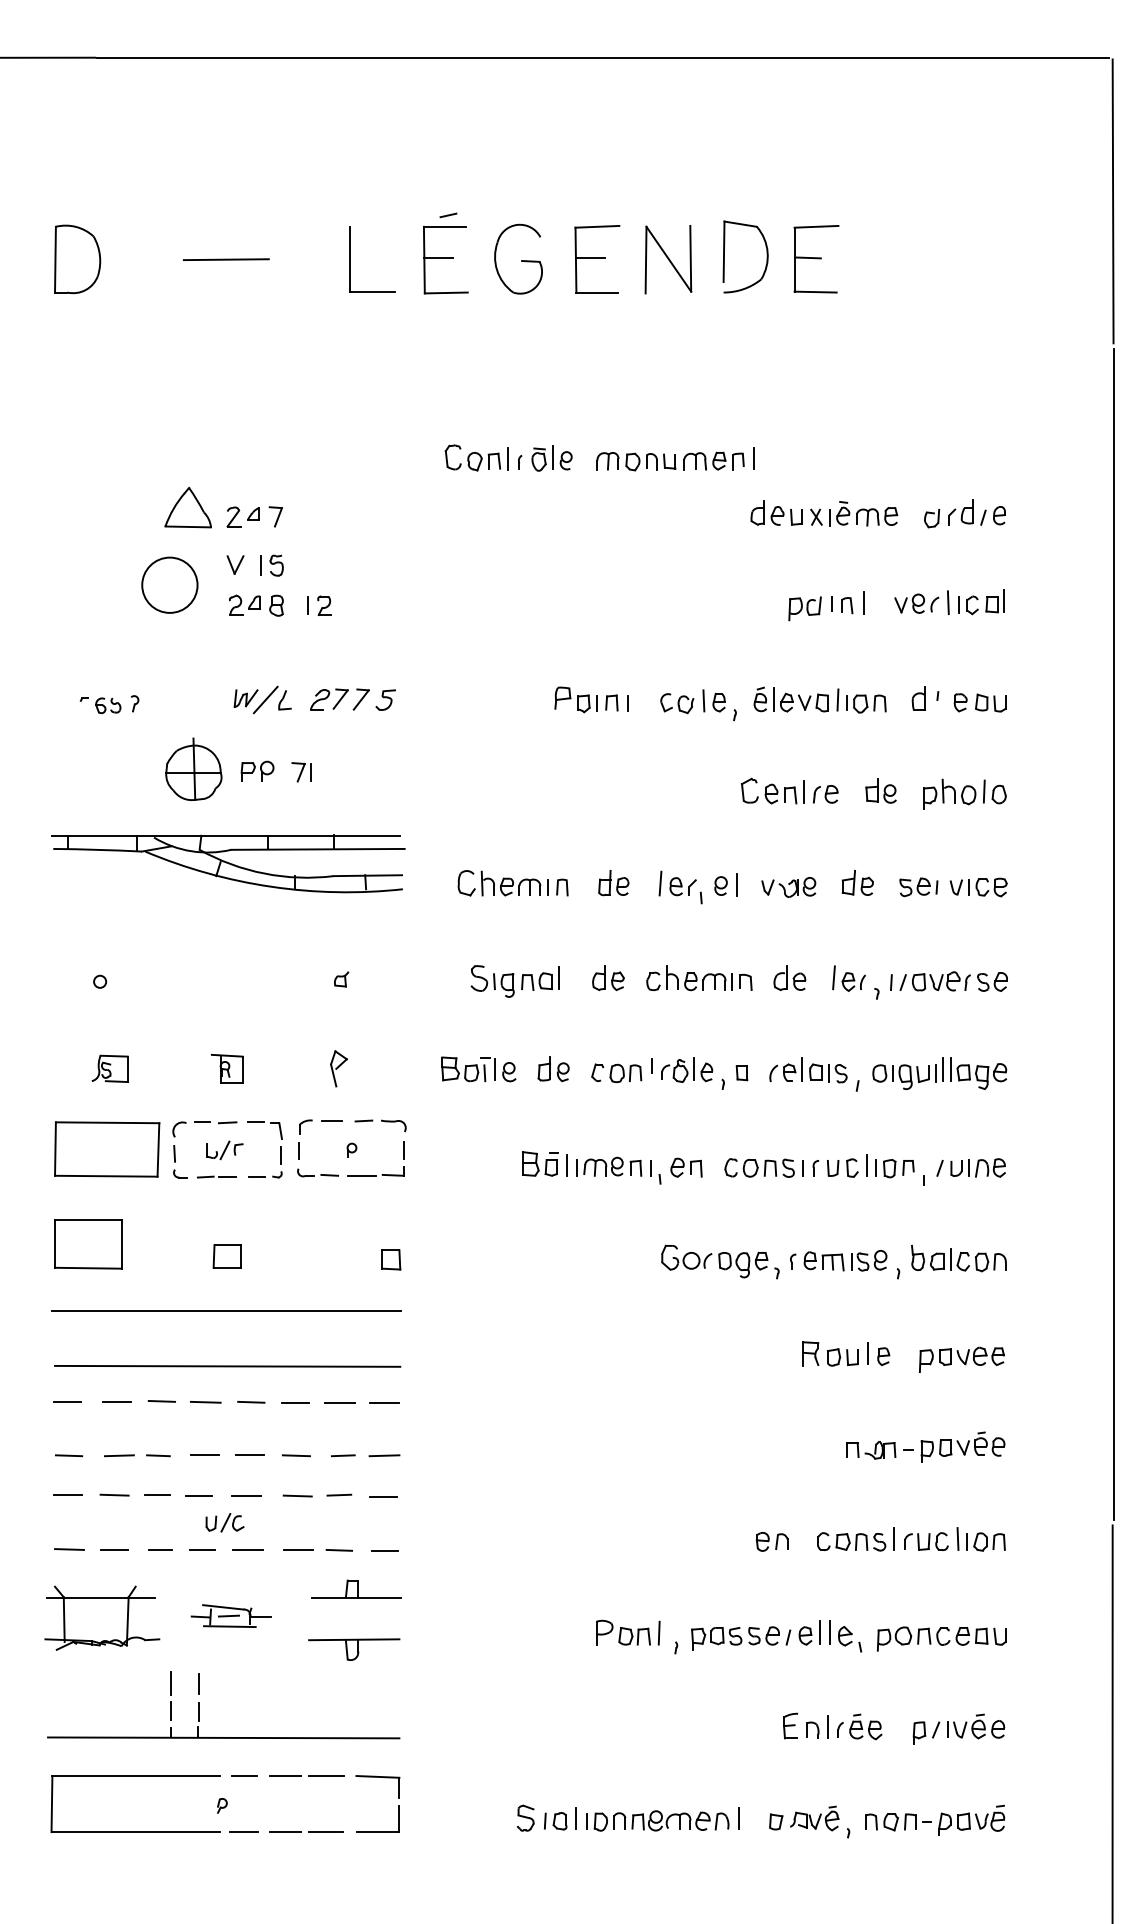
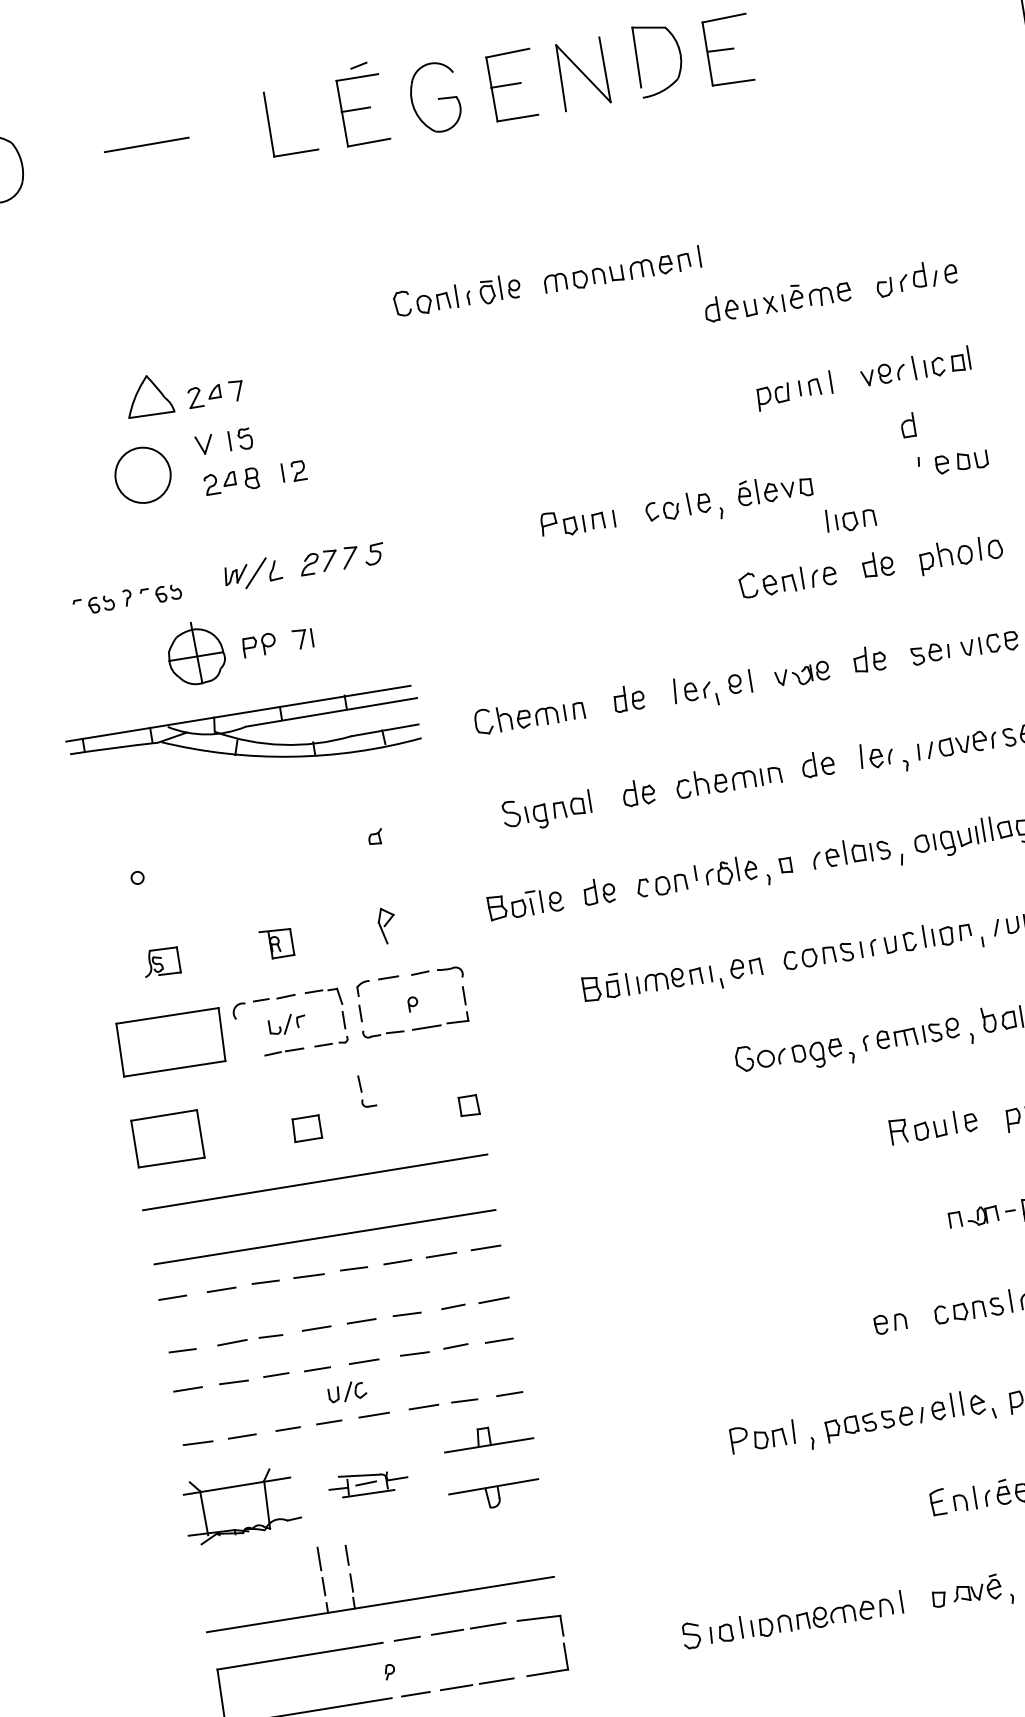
part: (918, 698) -> (907, 425), moved
part: (861, 700) -> (850, 517), moved
part: (168, 705) -> (160, 594), added
part: (180, 1161) -> (366, 1090), moved

